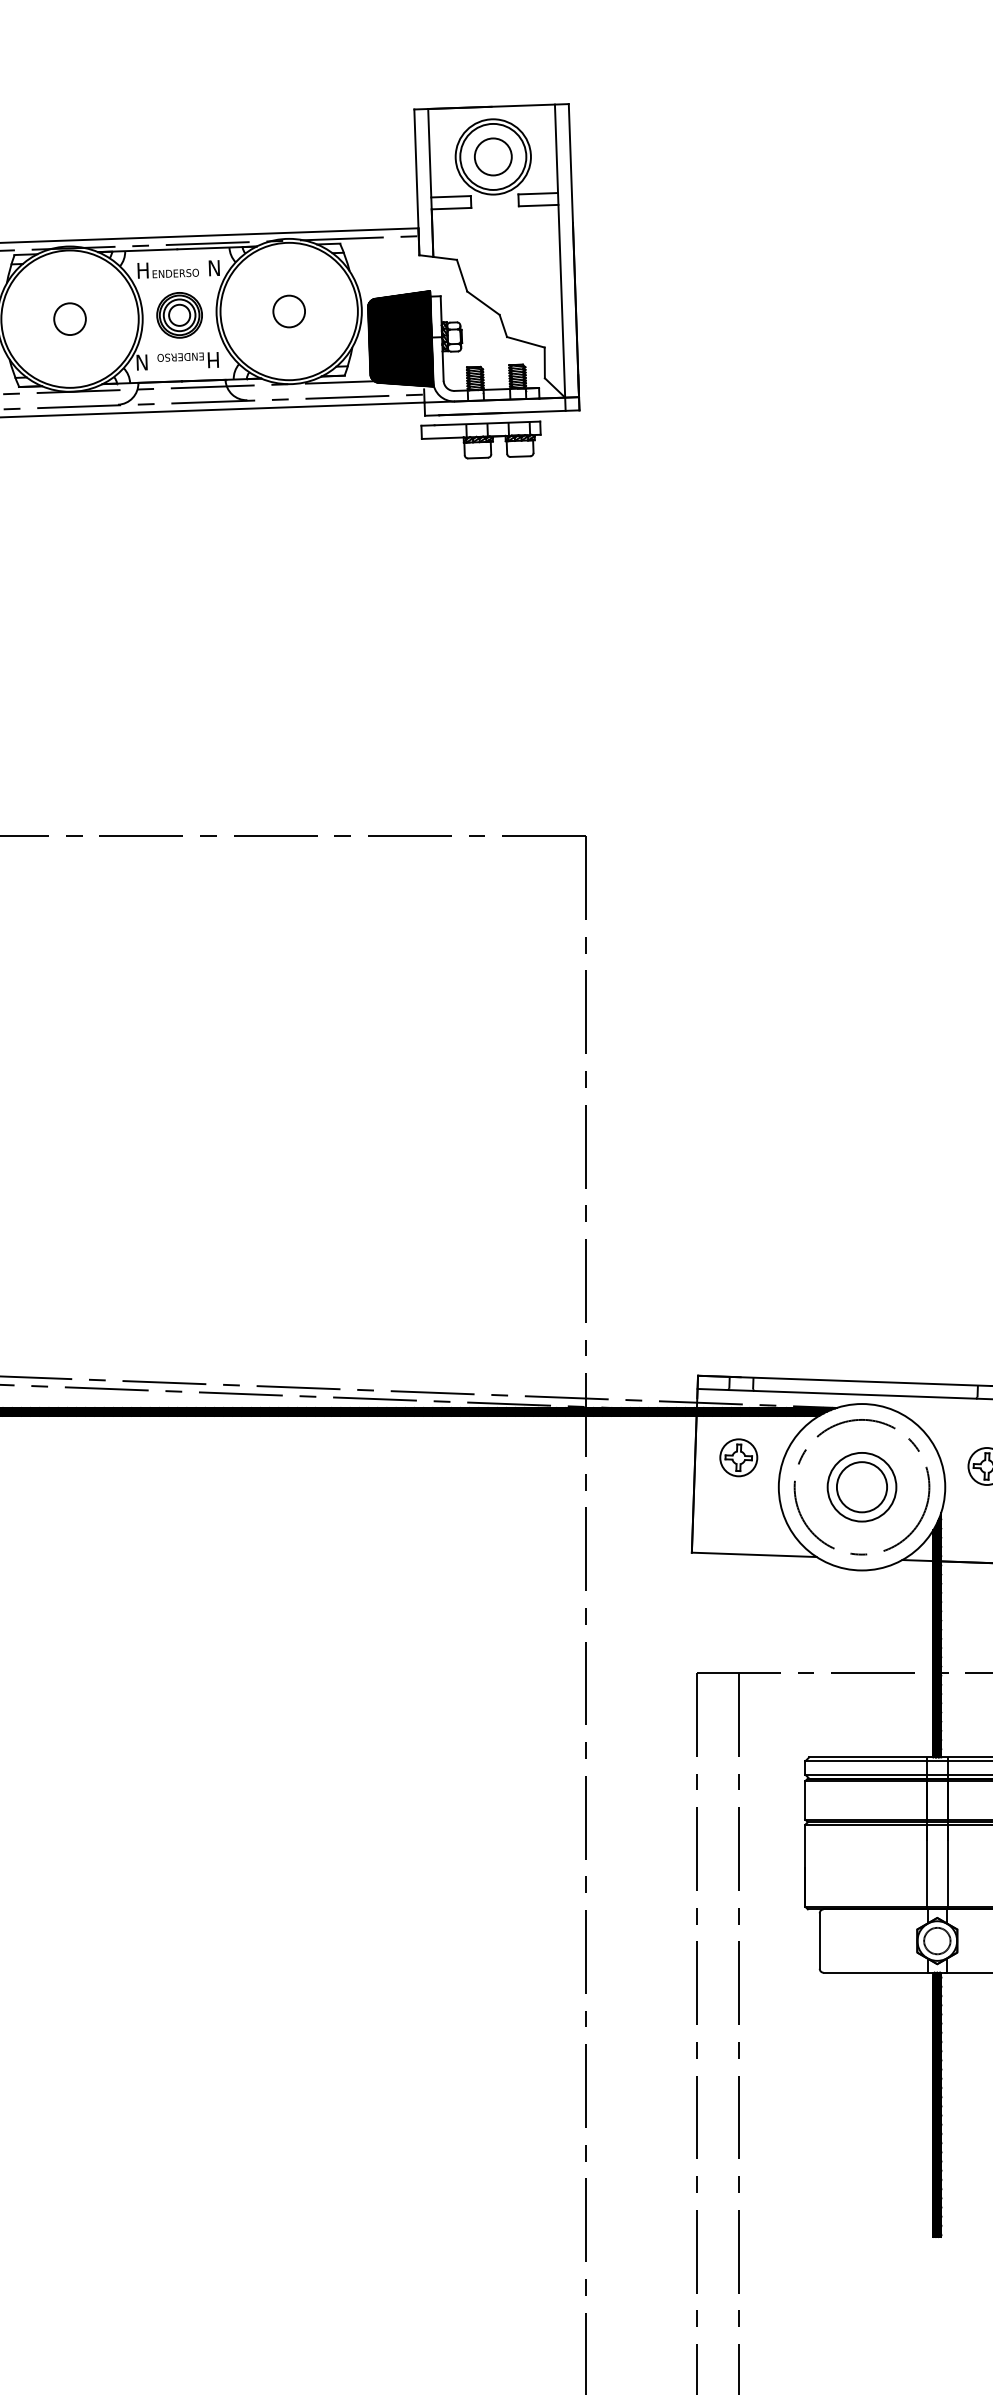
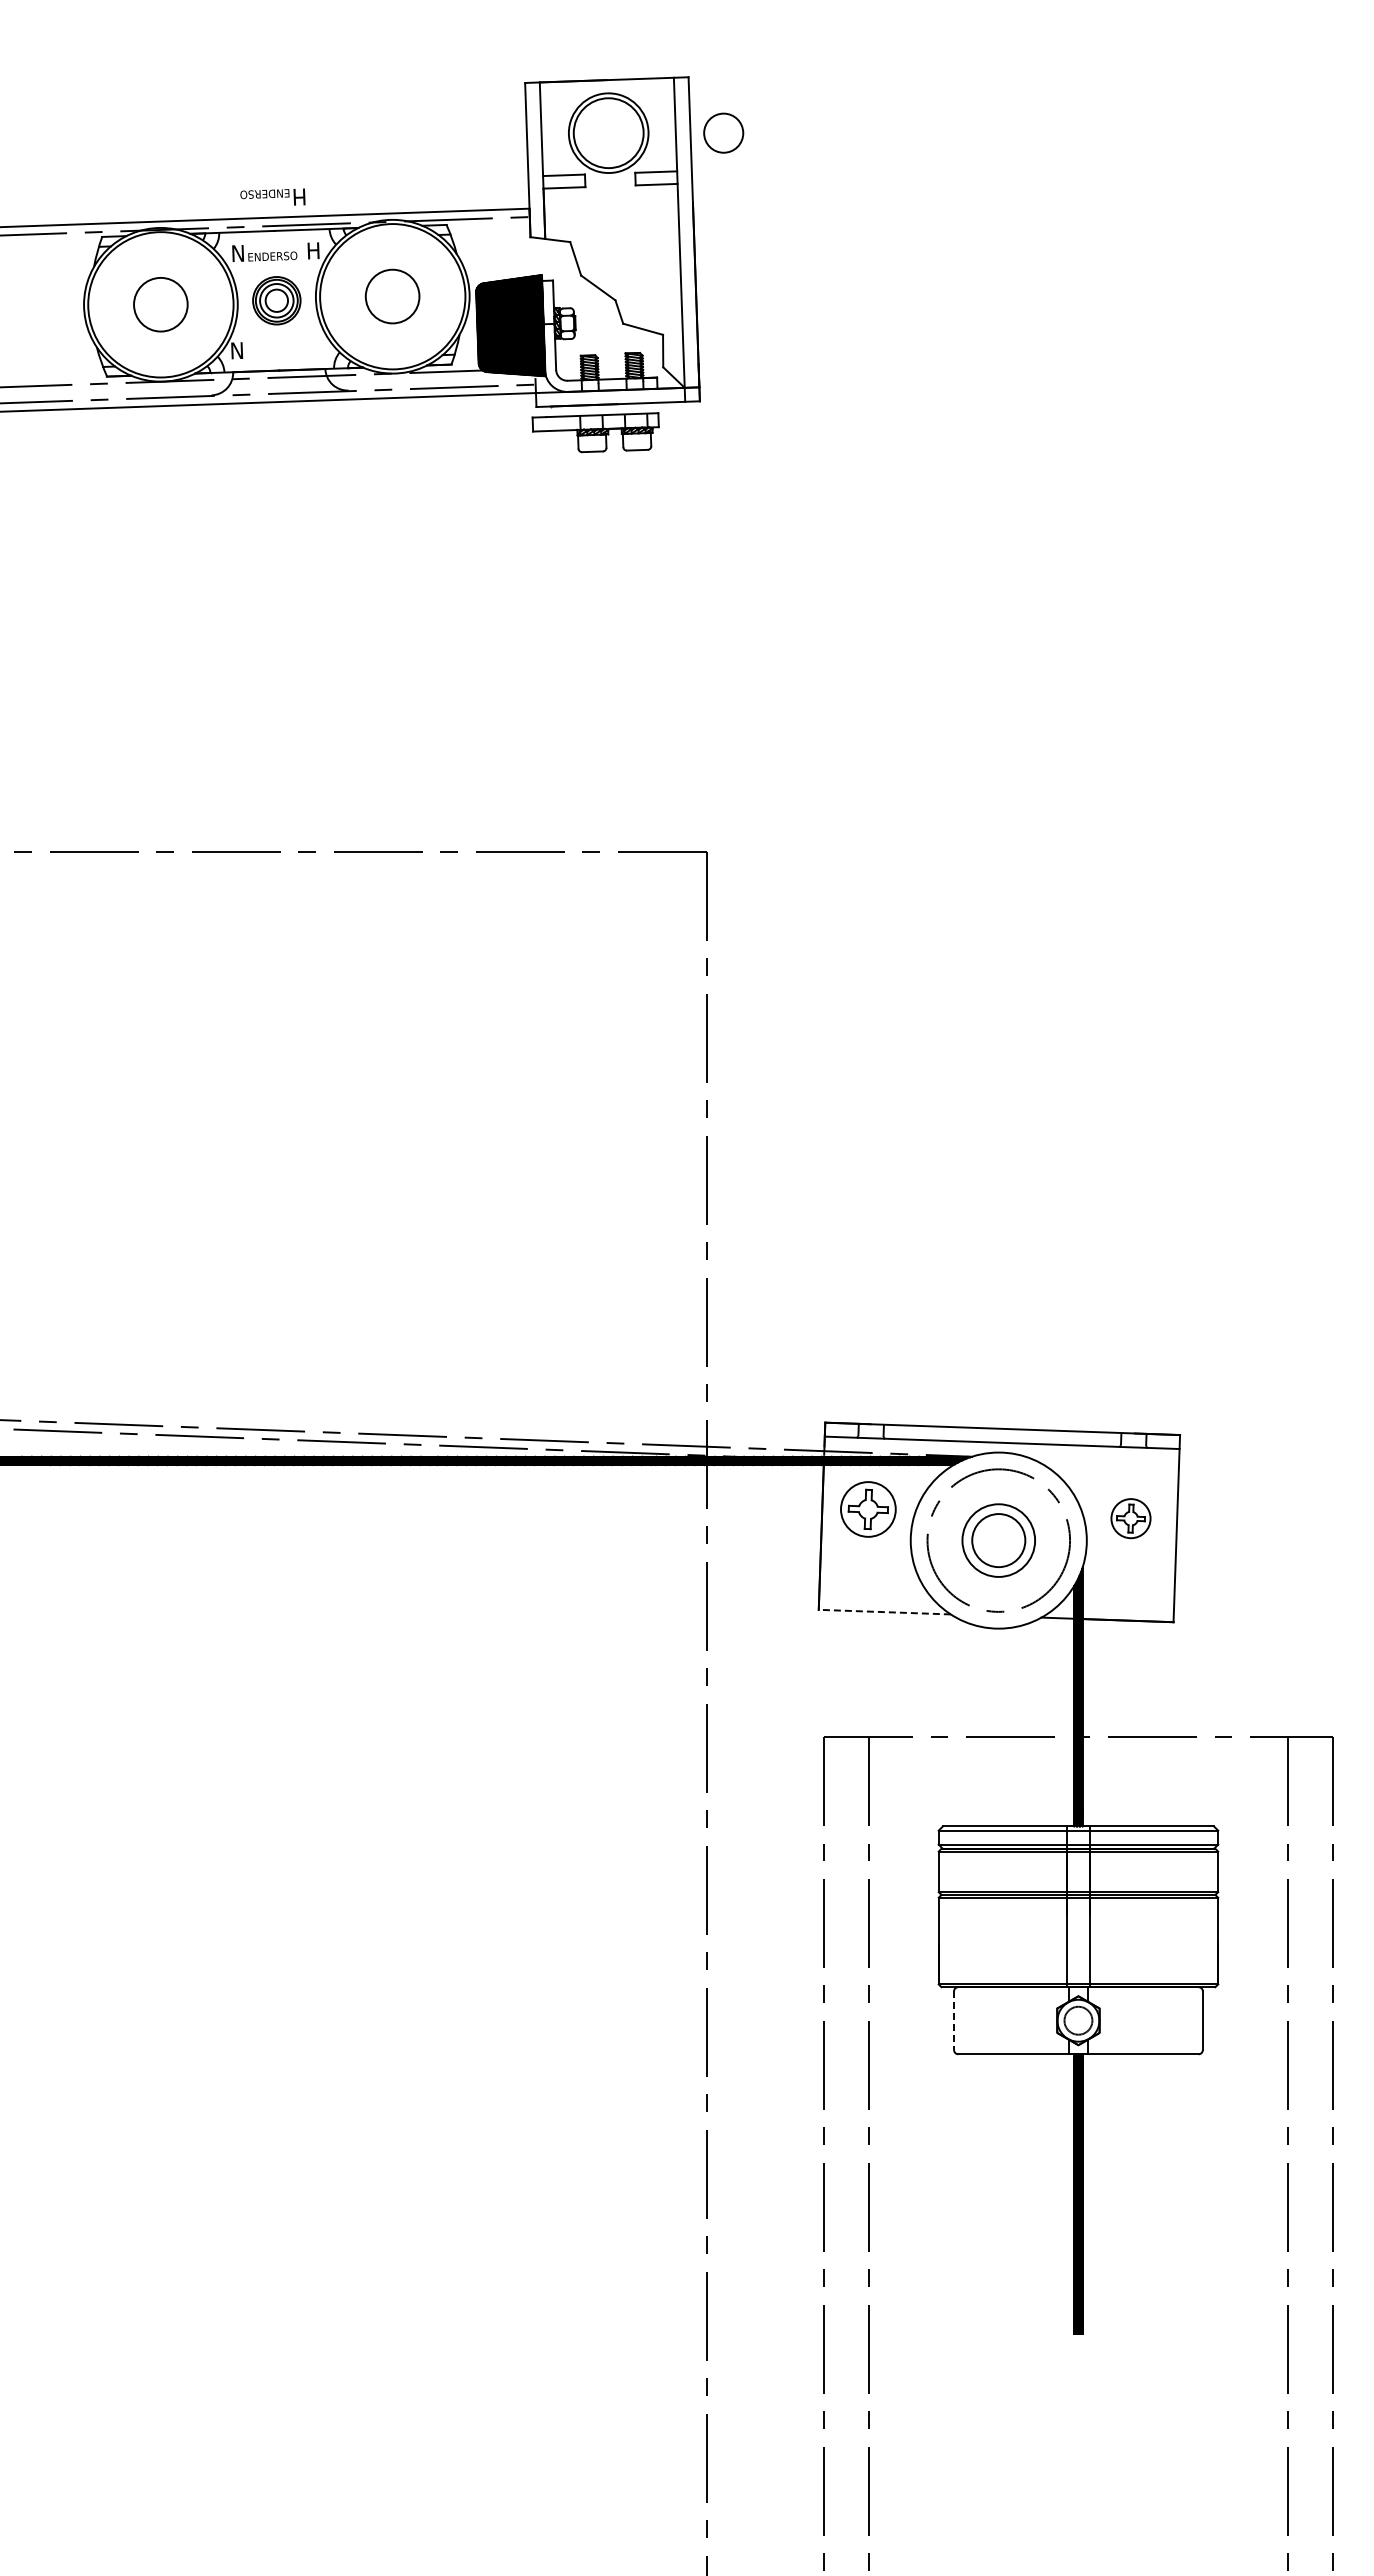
circle: (493, 156) -> (723, 132), moved
text: (214, 267) -> (313, 250), N -> H
text: (143, 270) -> (238, 253), H -> N
circle: (288, 311) -> (392, 296), size x1.6
circle: (69, 318) -> (160, 304), size x1.6
text: (187, 359) -> (272, 196), moved
part: (738, 1457) -> (868, 1509), size x1.4
line: (754, 1555) -> (884, 1612), solid -> dashed
line: (820, 1941) -> (954, 2021), solid -> dashed

